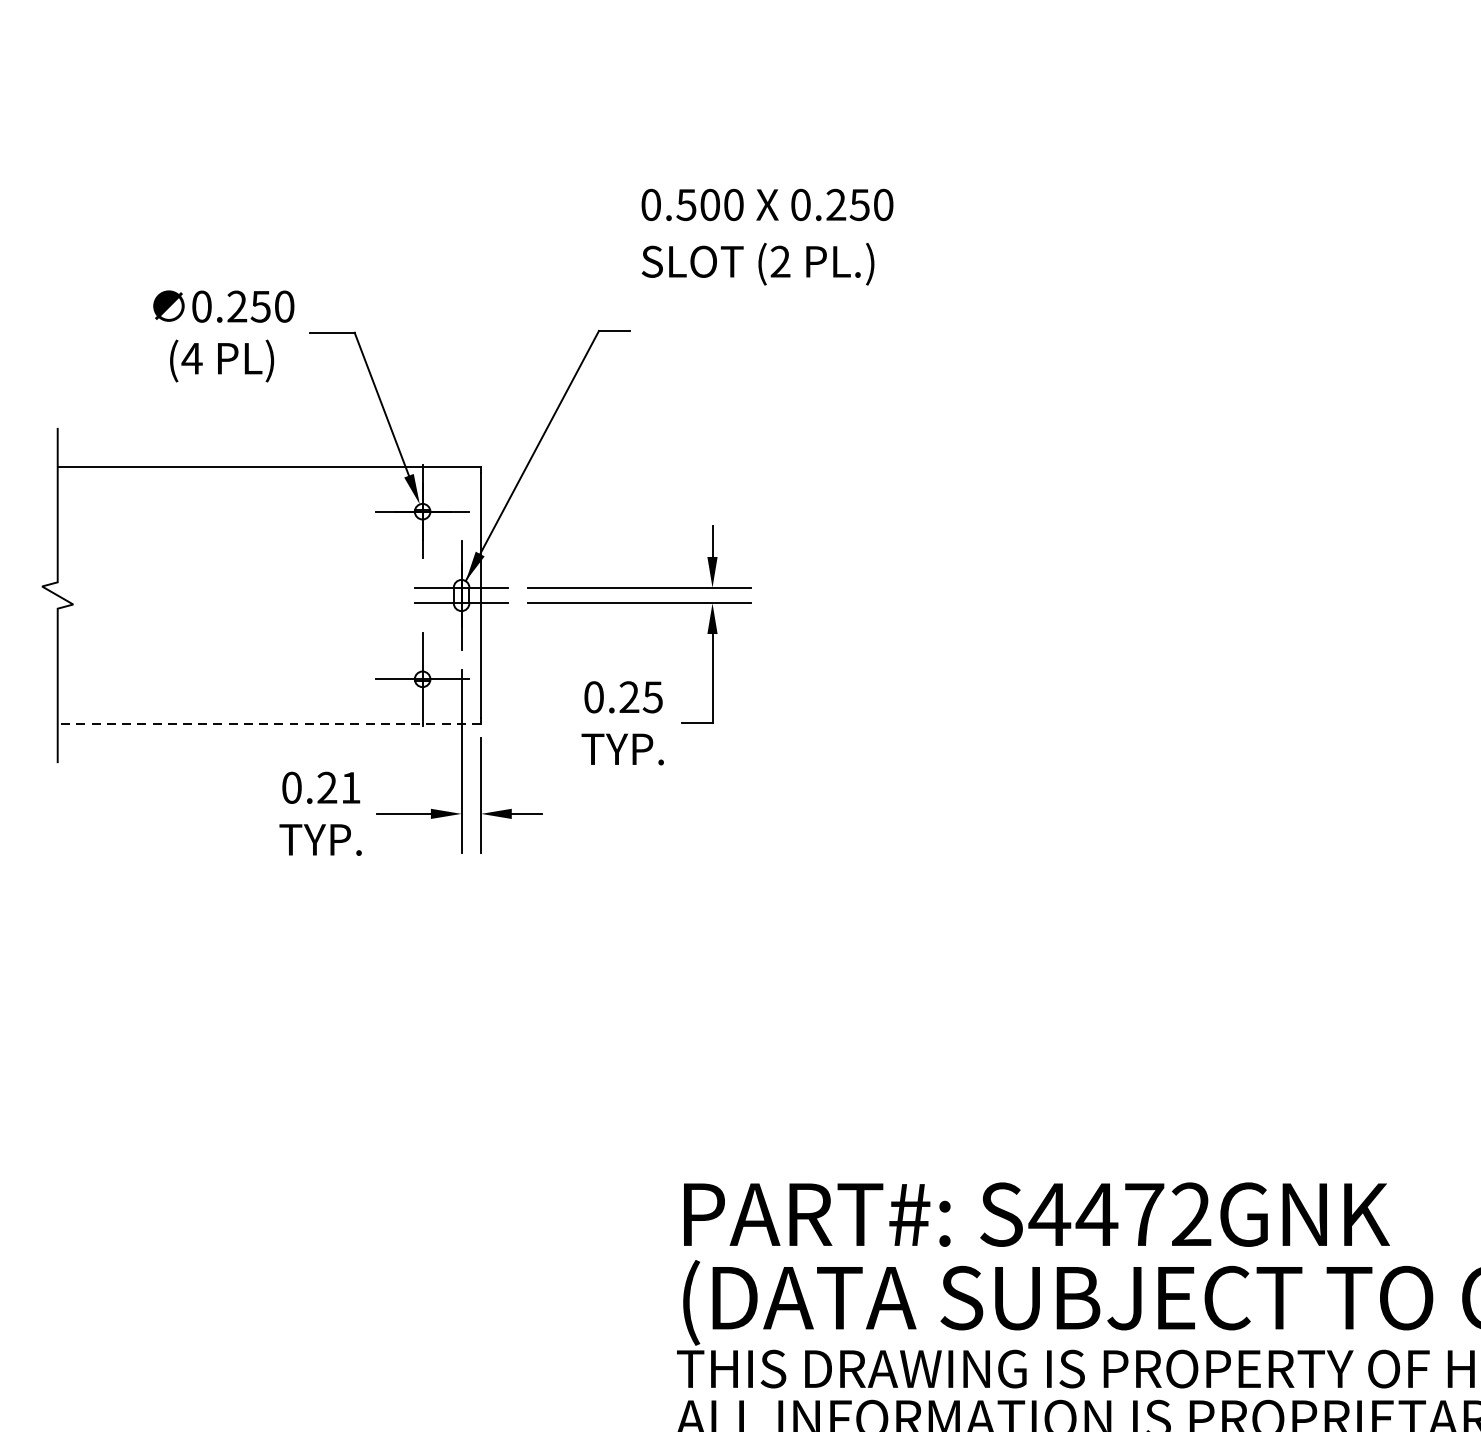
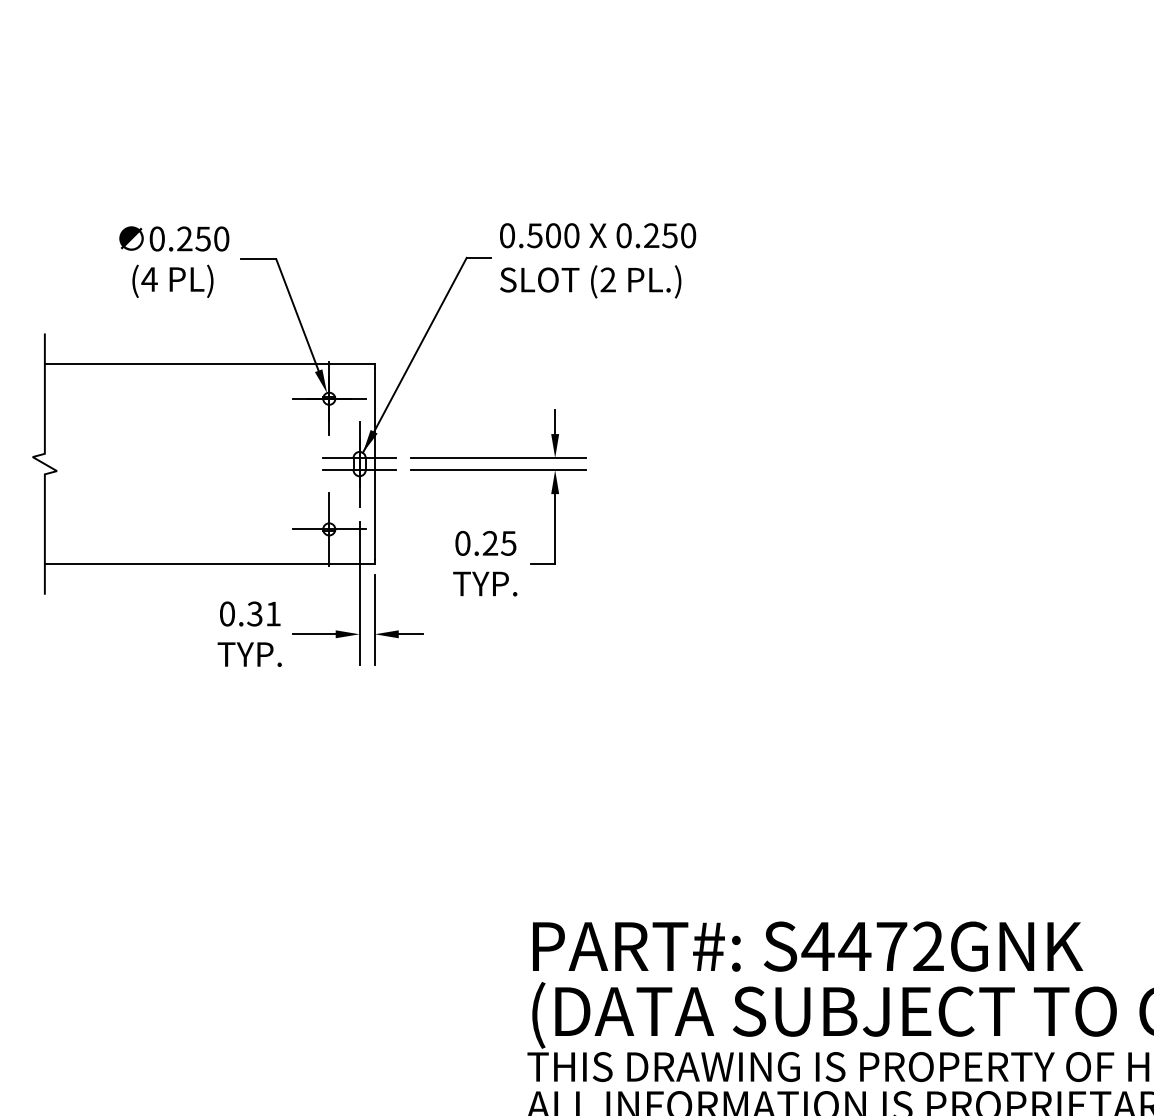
text: (768, 236) -> (598, 260), moved
line: (268, 724) -> (209, 564), dashed -> solid
text: (326, 788) -> (254, 614), 0.21 -> 0.31

